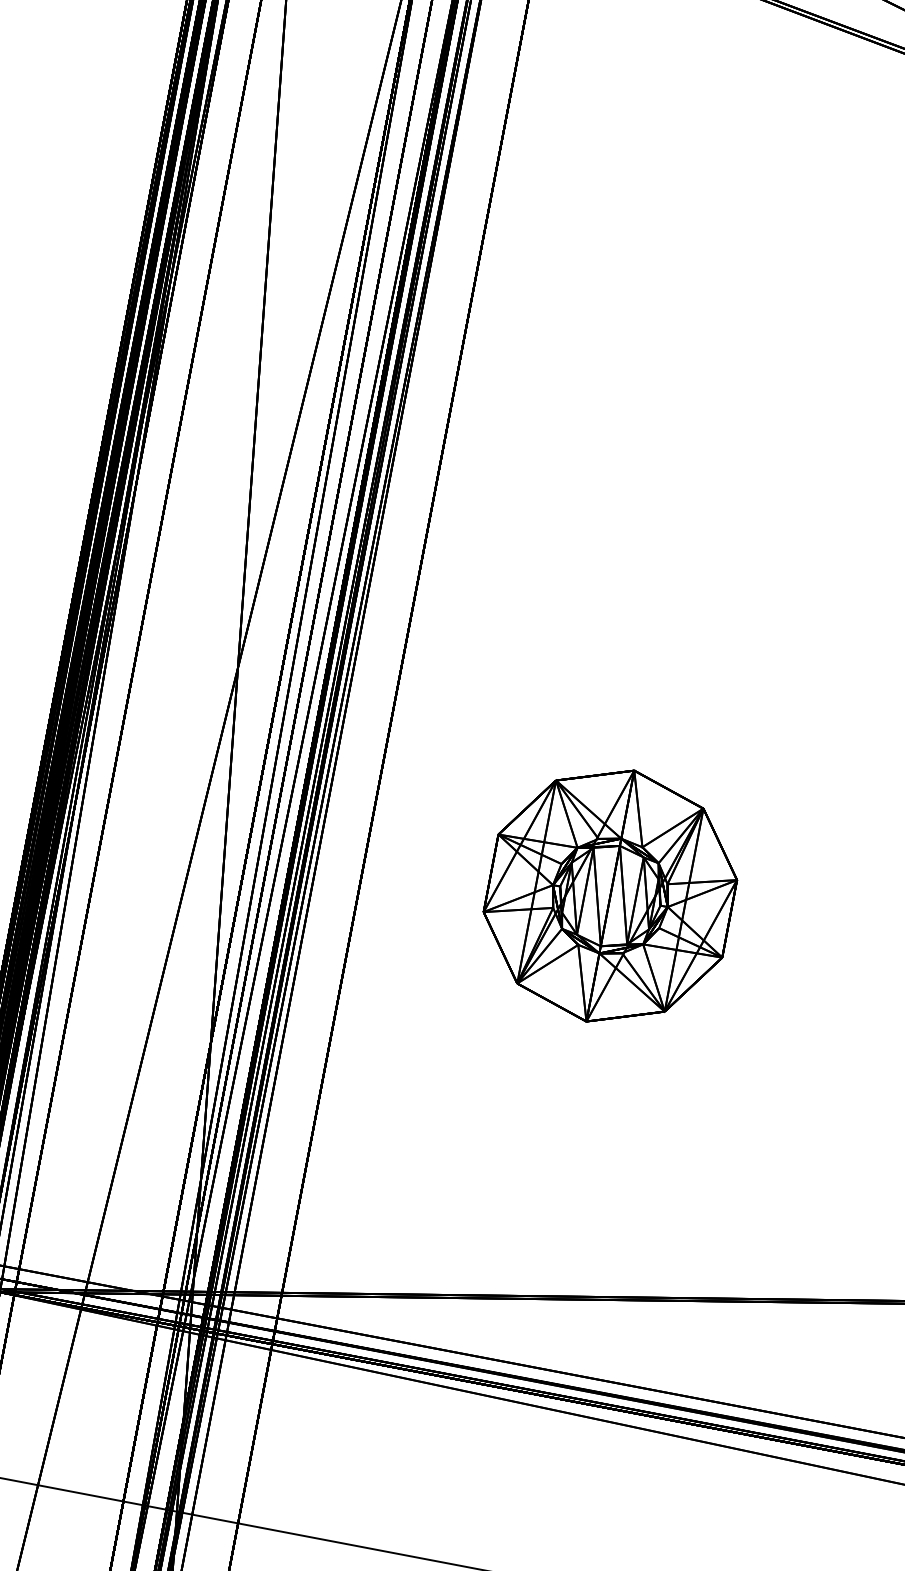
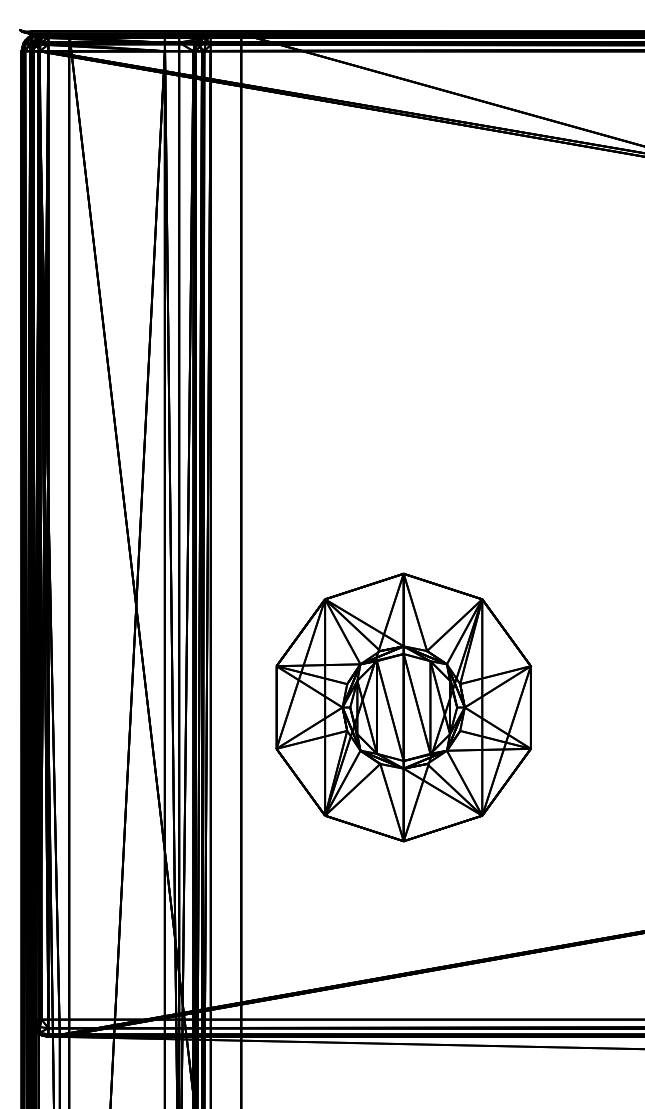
part: (610, 894) -> (403, 706), size x1.6

